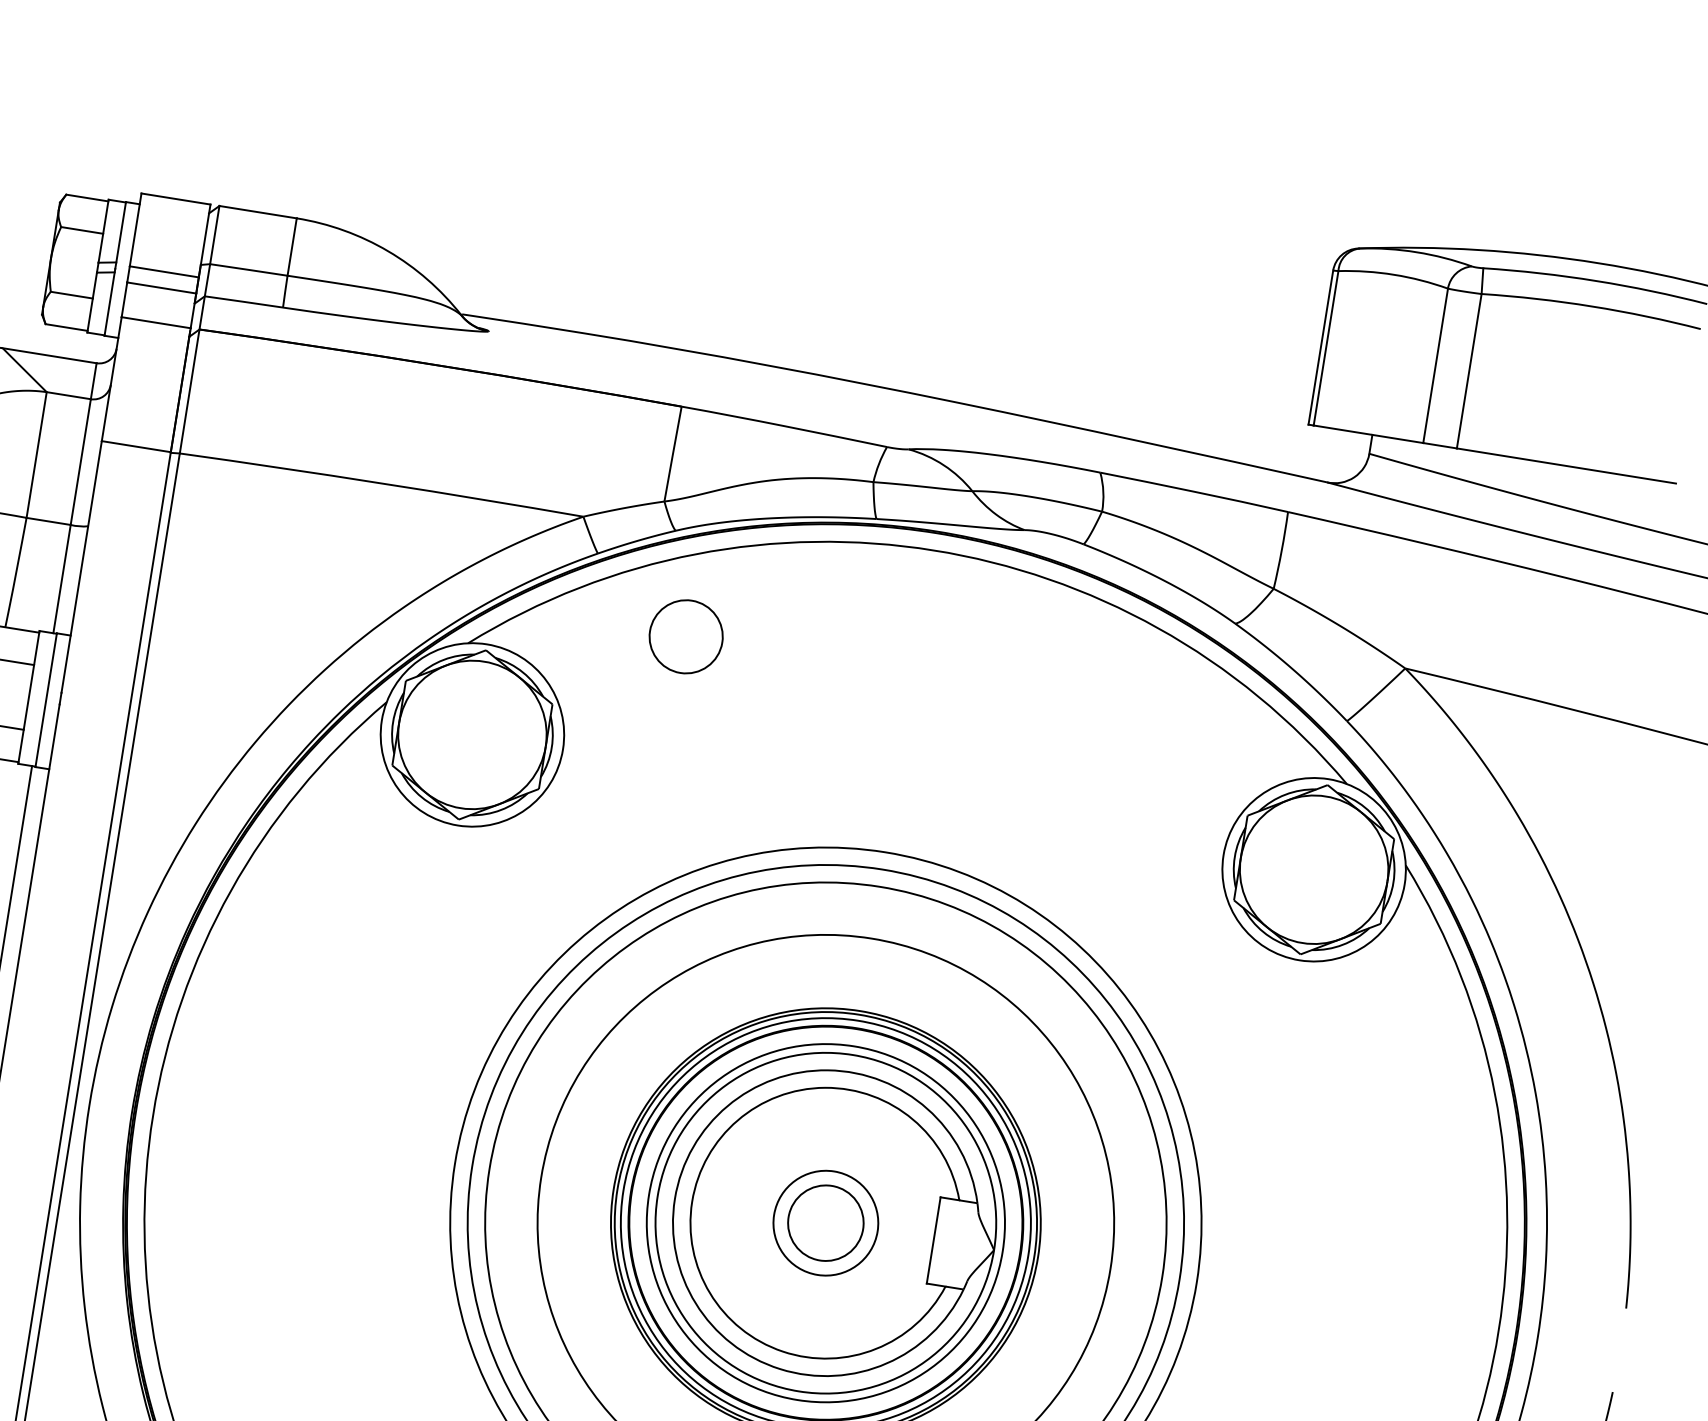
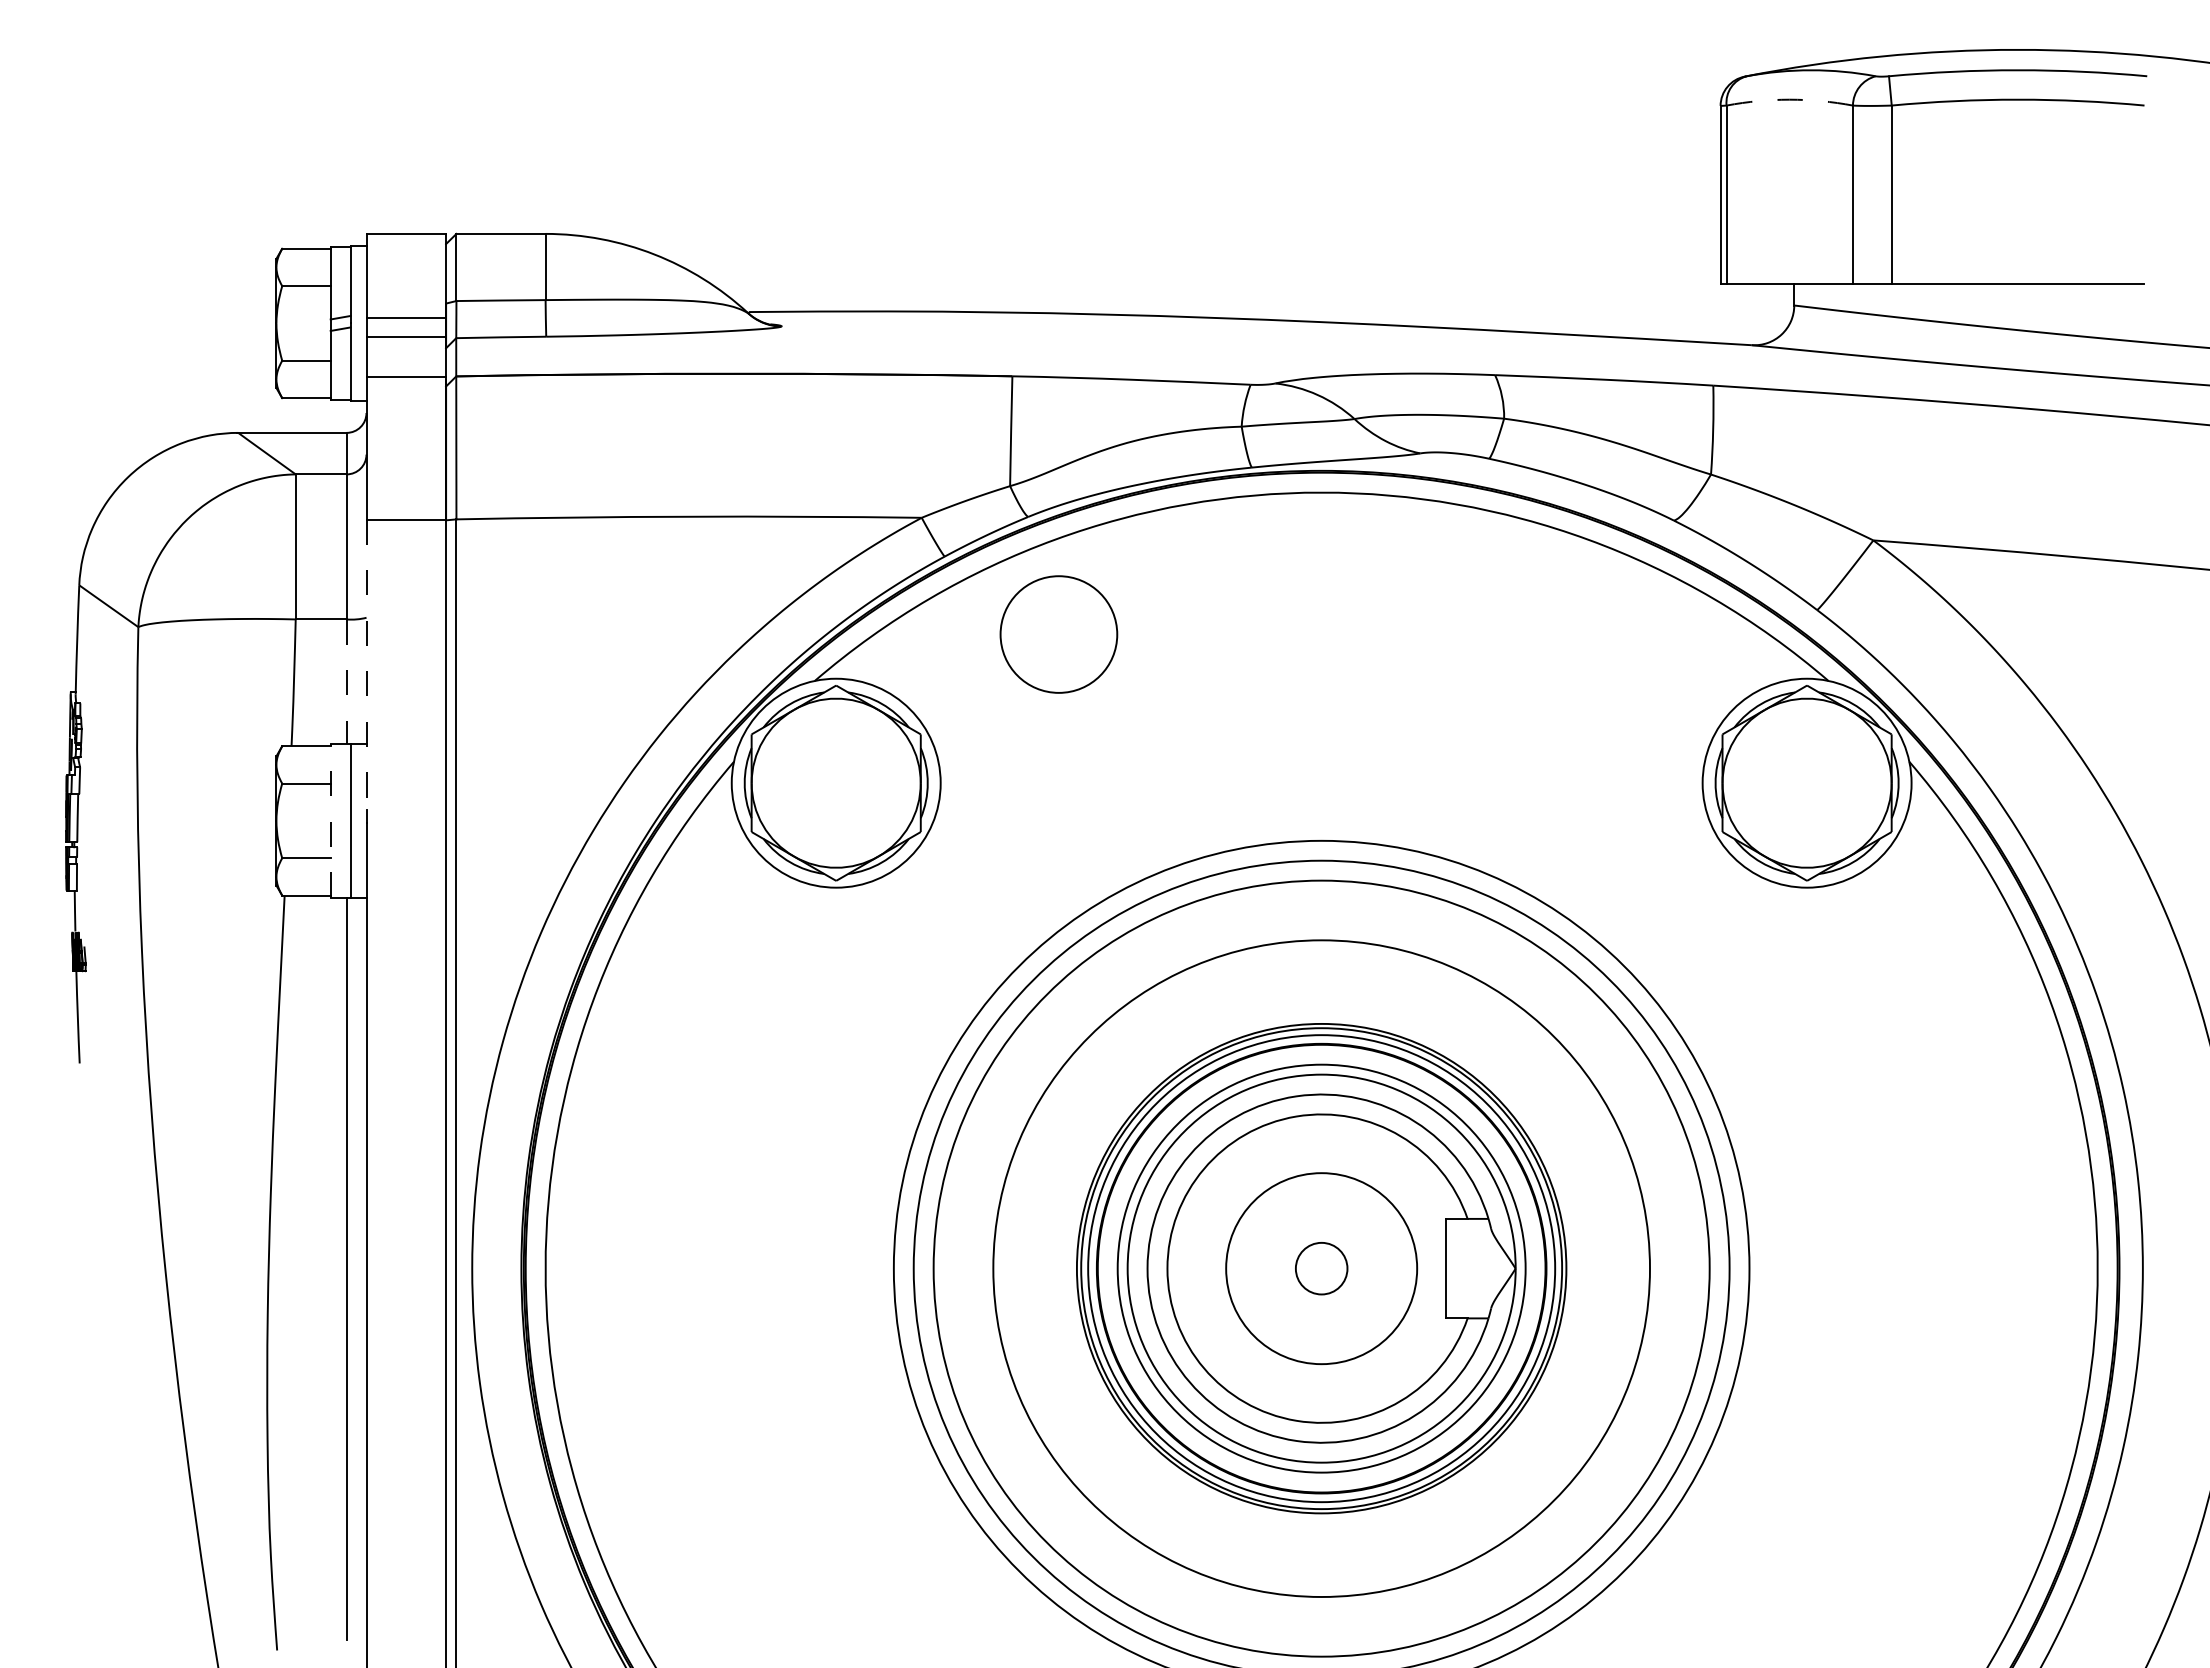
arc: (1393, 274) -> (1789, 99), solid -> dashed
line: (81, 567) -> (366, 665), solid -> dashed
line: (61, 579) -> (346, 682), solid -> dashed
circle: (685, 636) -> (1058, 633), size x1.4
line: (28, 697) -> (330, 820), solid -> dashed
circle: (825, 1223) -> (1321, 1268), size x0.6
circle: (825, 1223) -> (1321, 1268), size x1.6

